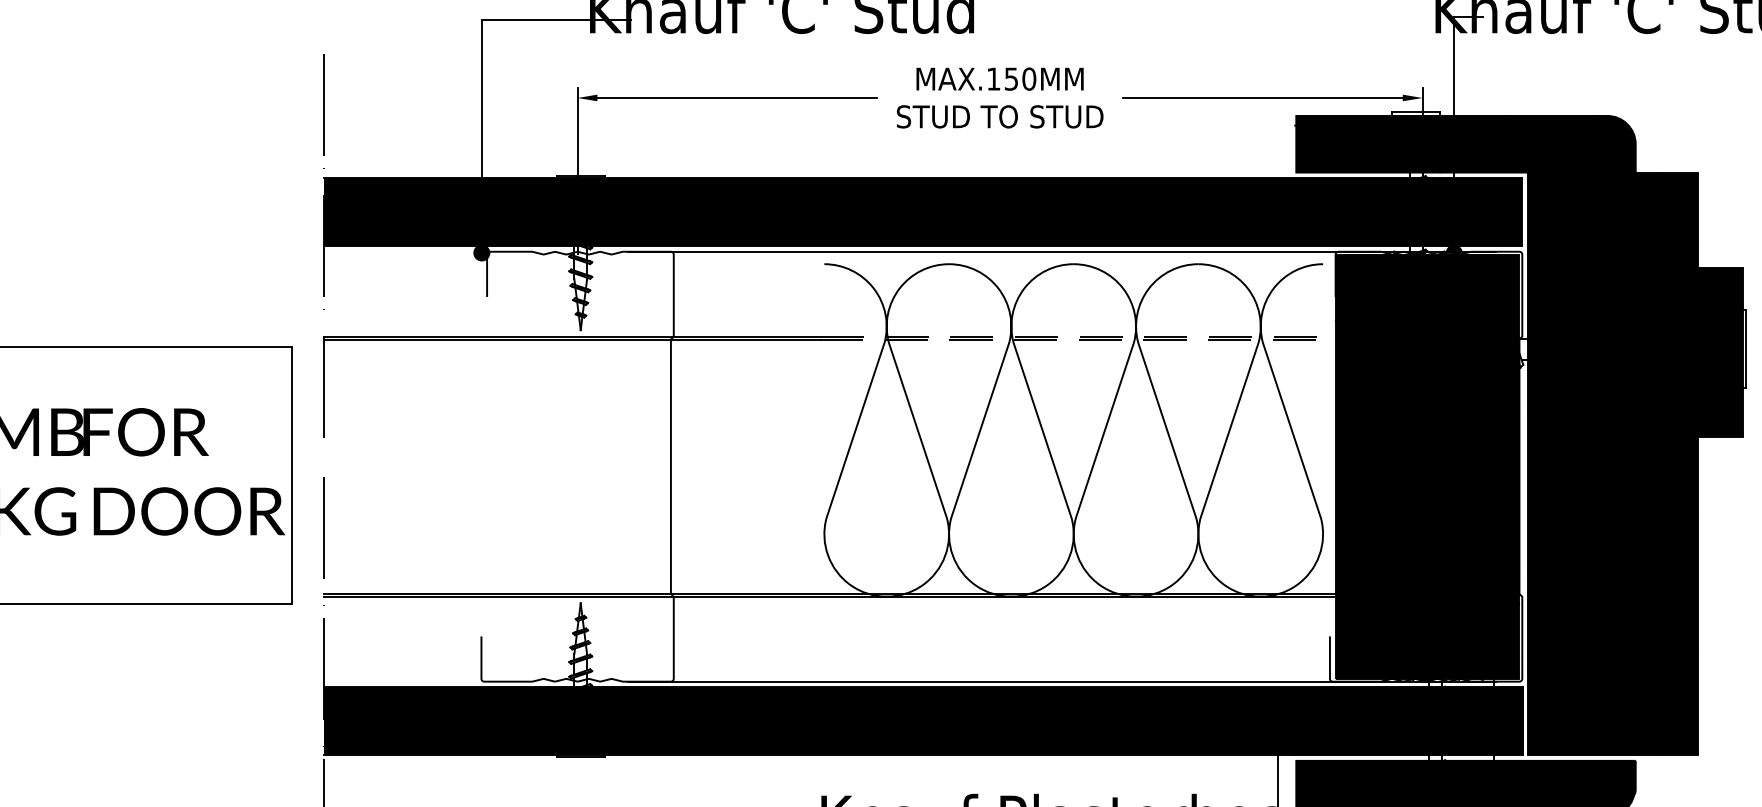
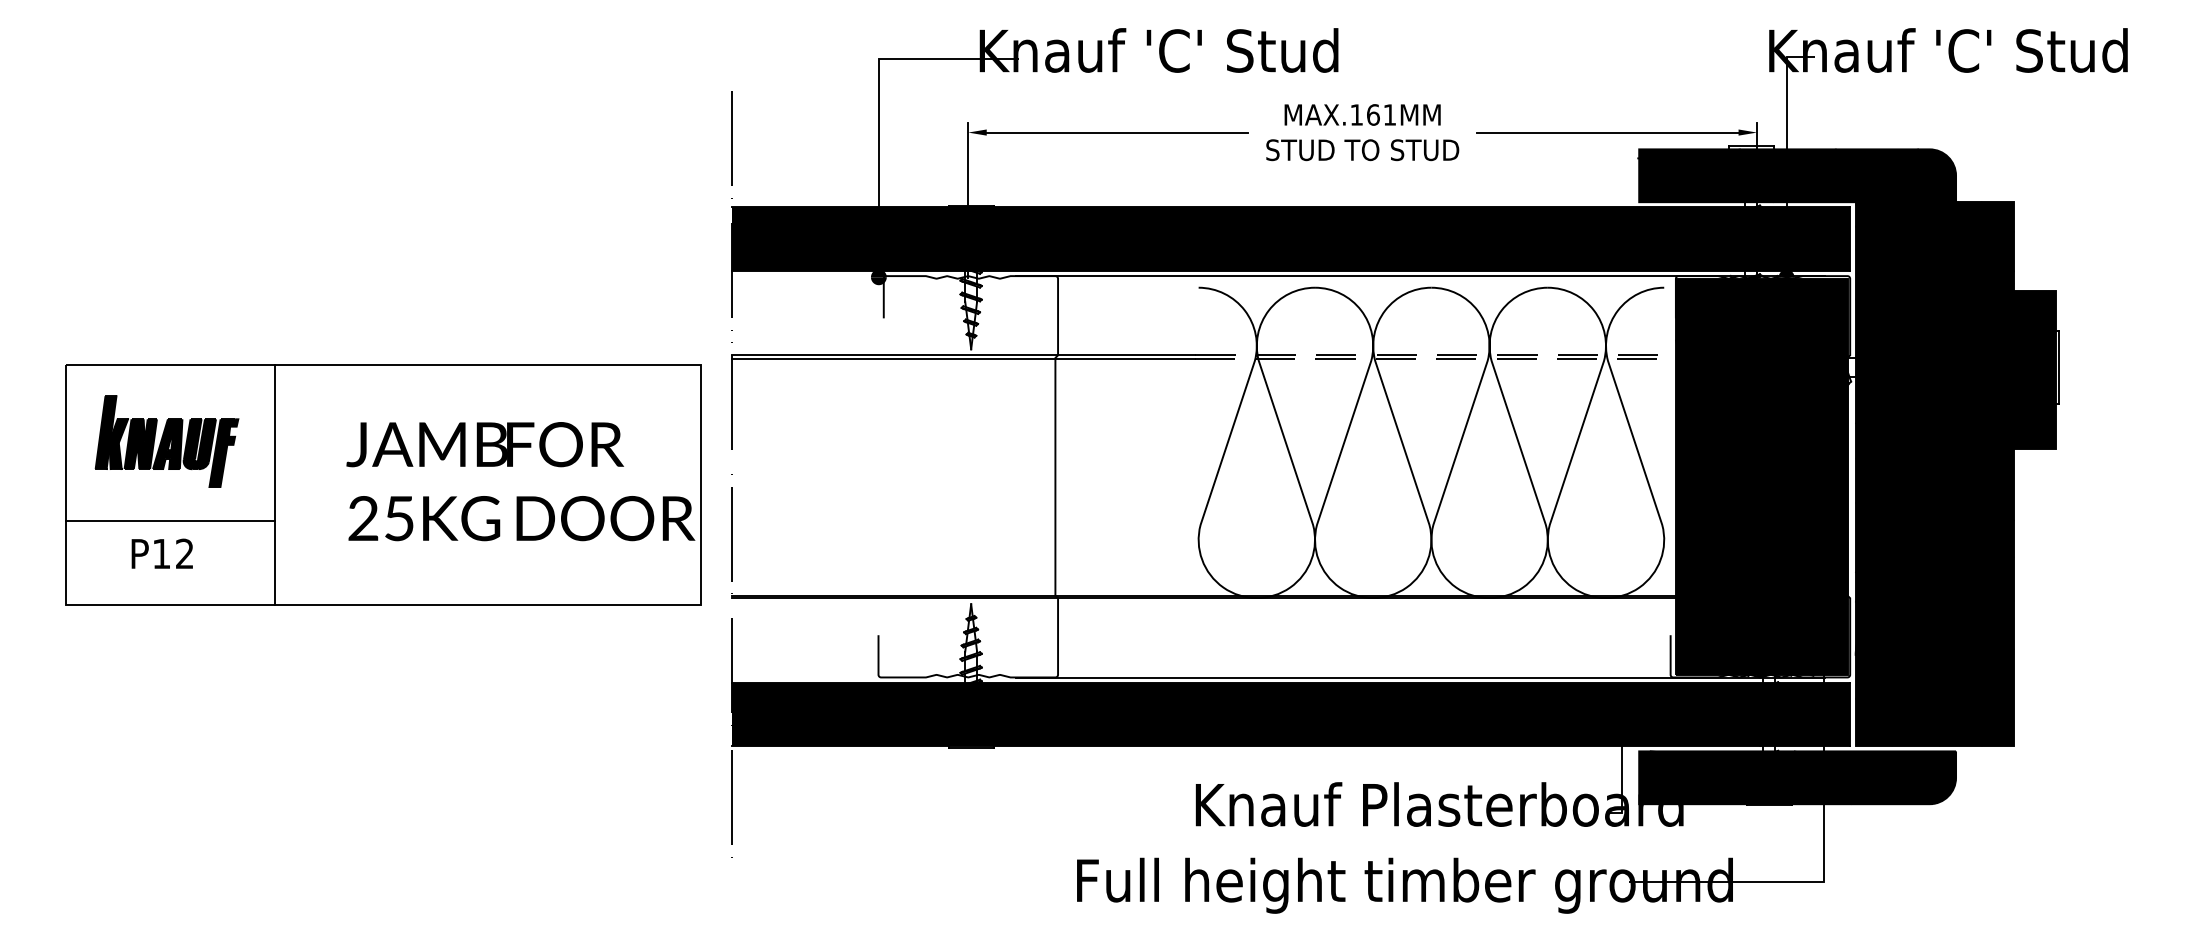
text: (1020, 78) -> (1381, 114), MAX.150MM -> MAX.161MM

